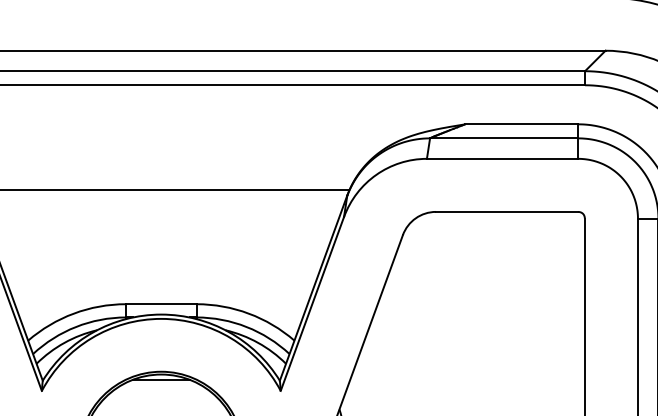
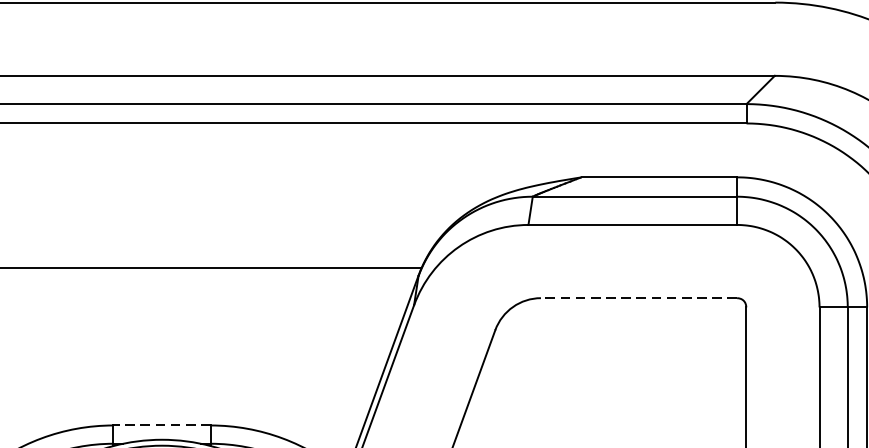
line: (506, 211) -> (638, 297), solid -> dashed
line: (160, 304) -> (160, 425), solid -> dashed

